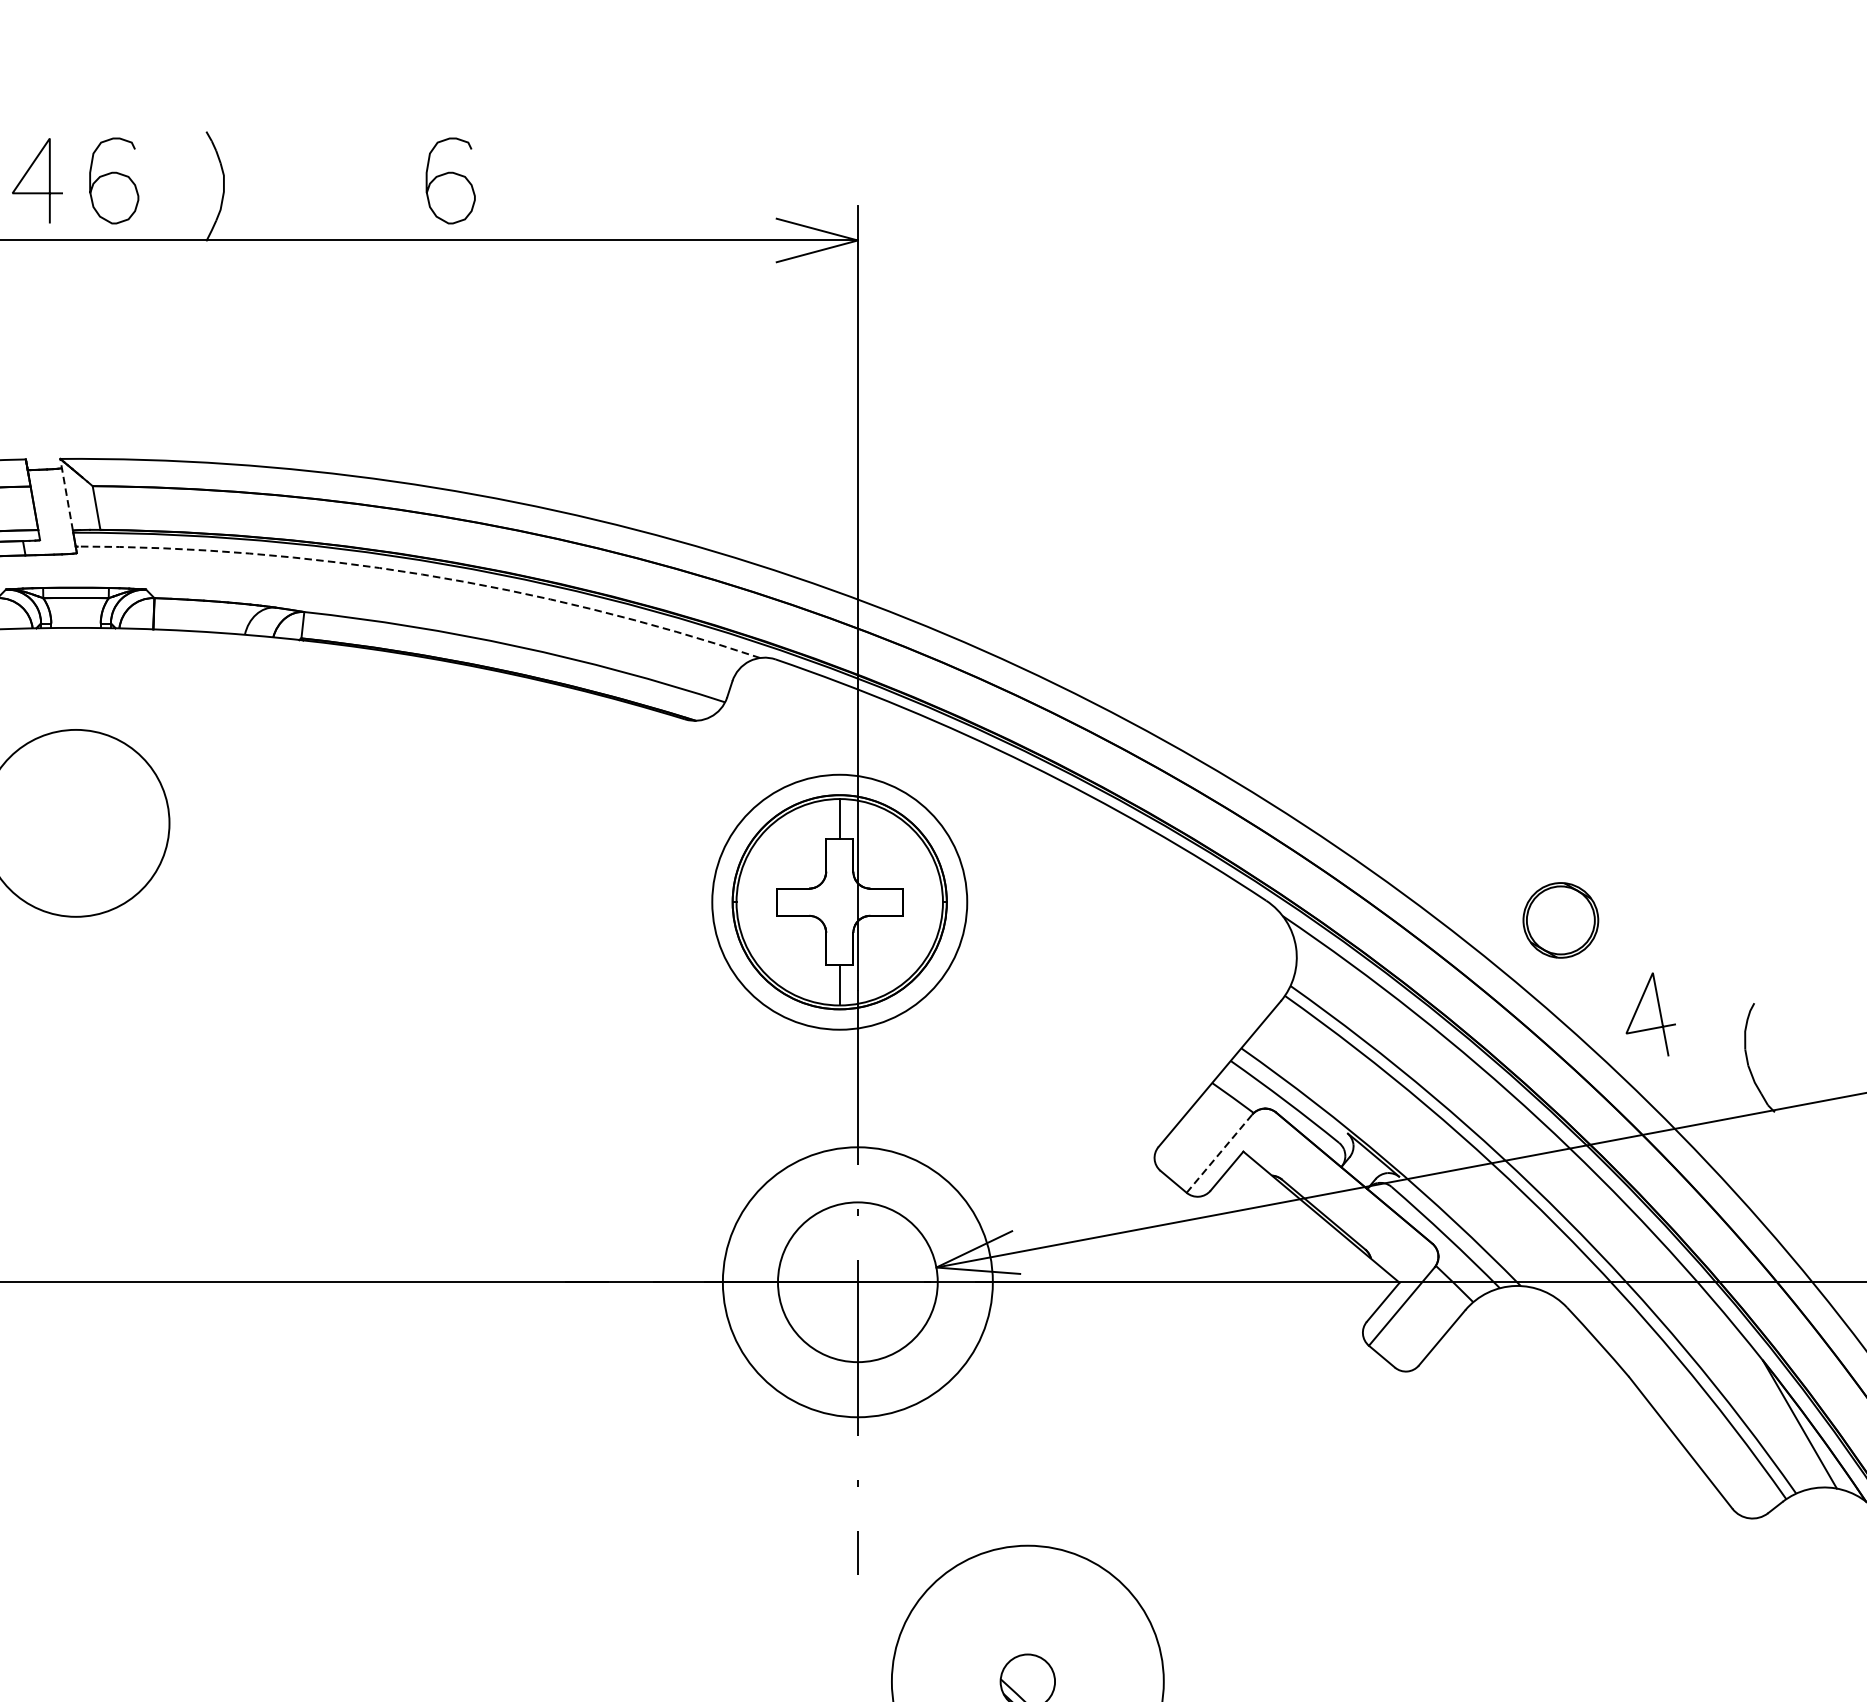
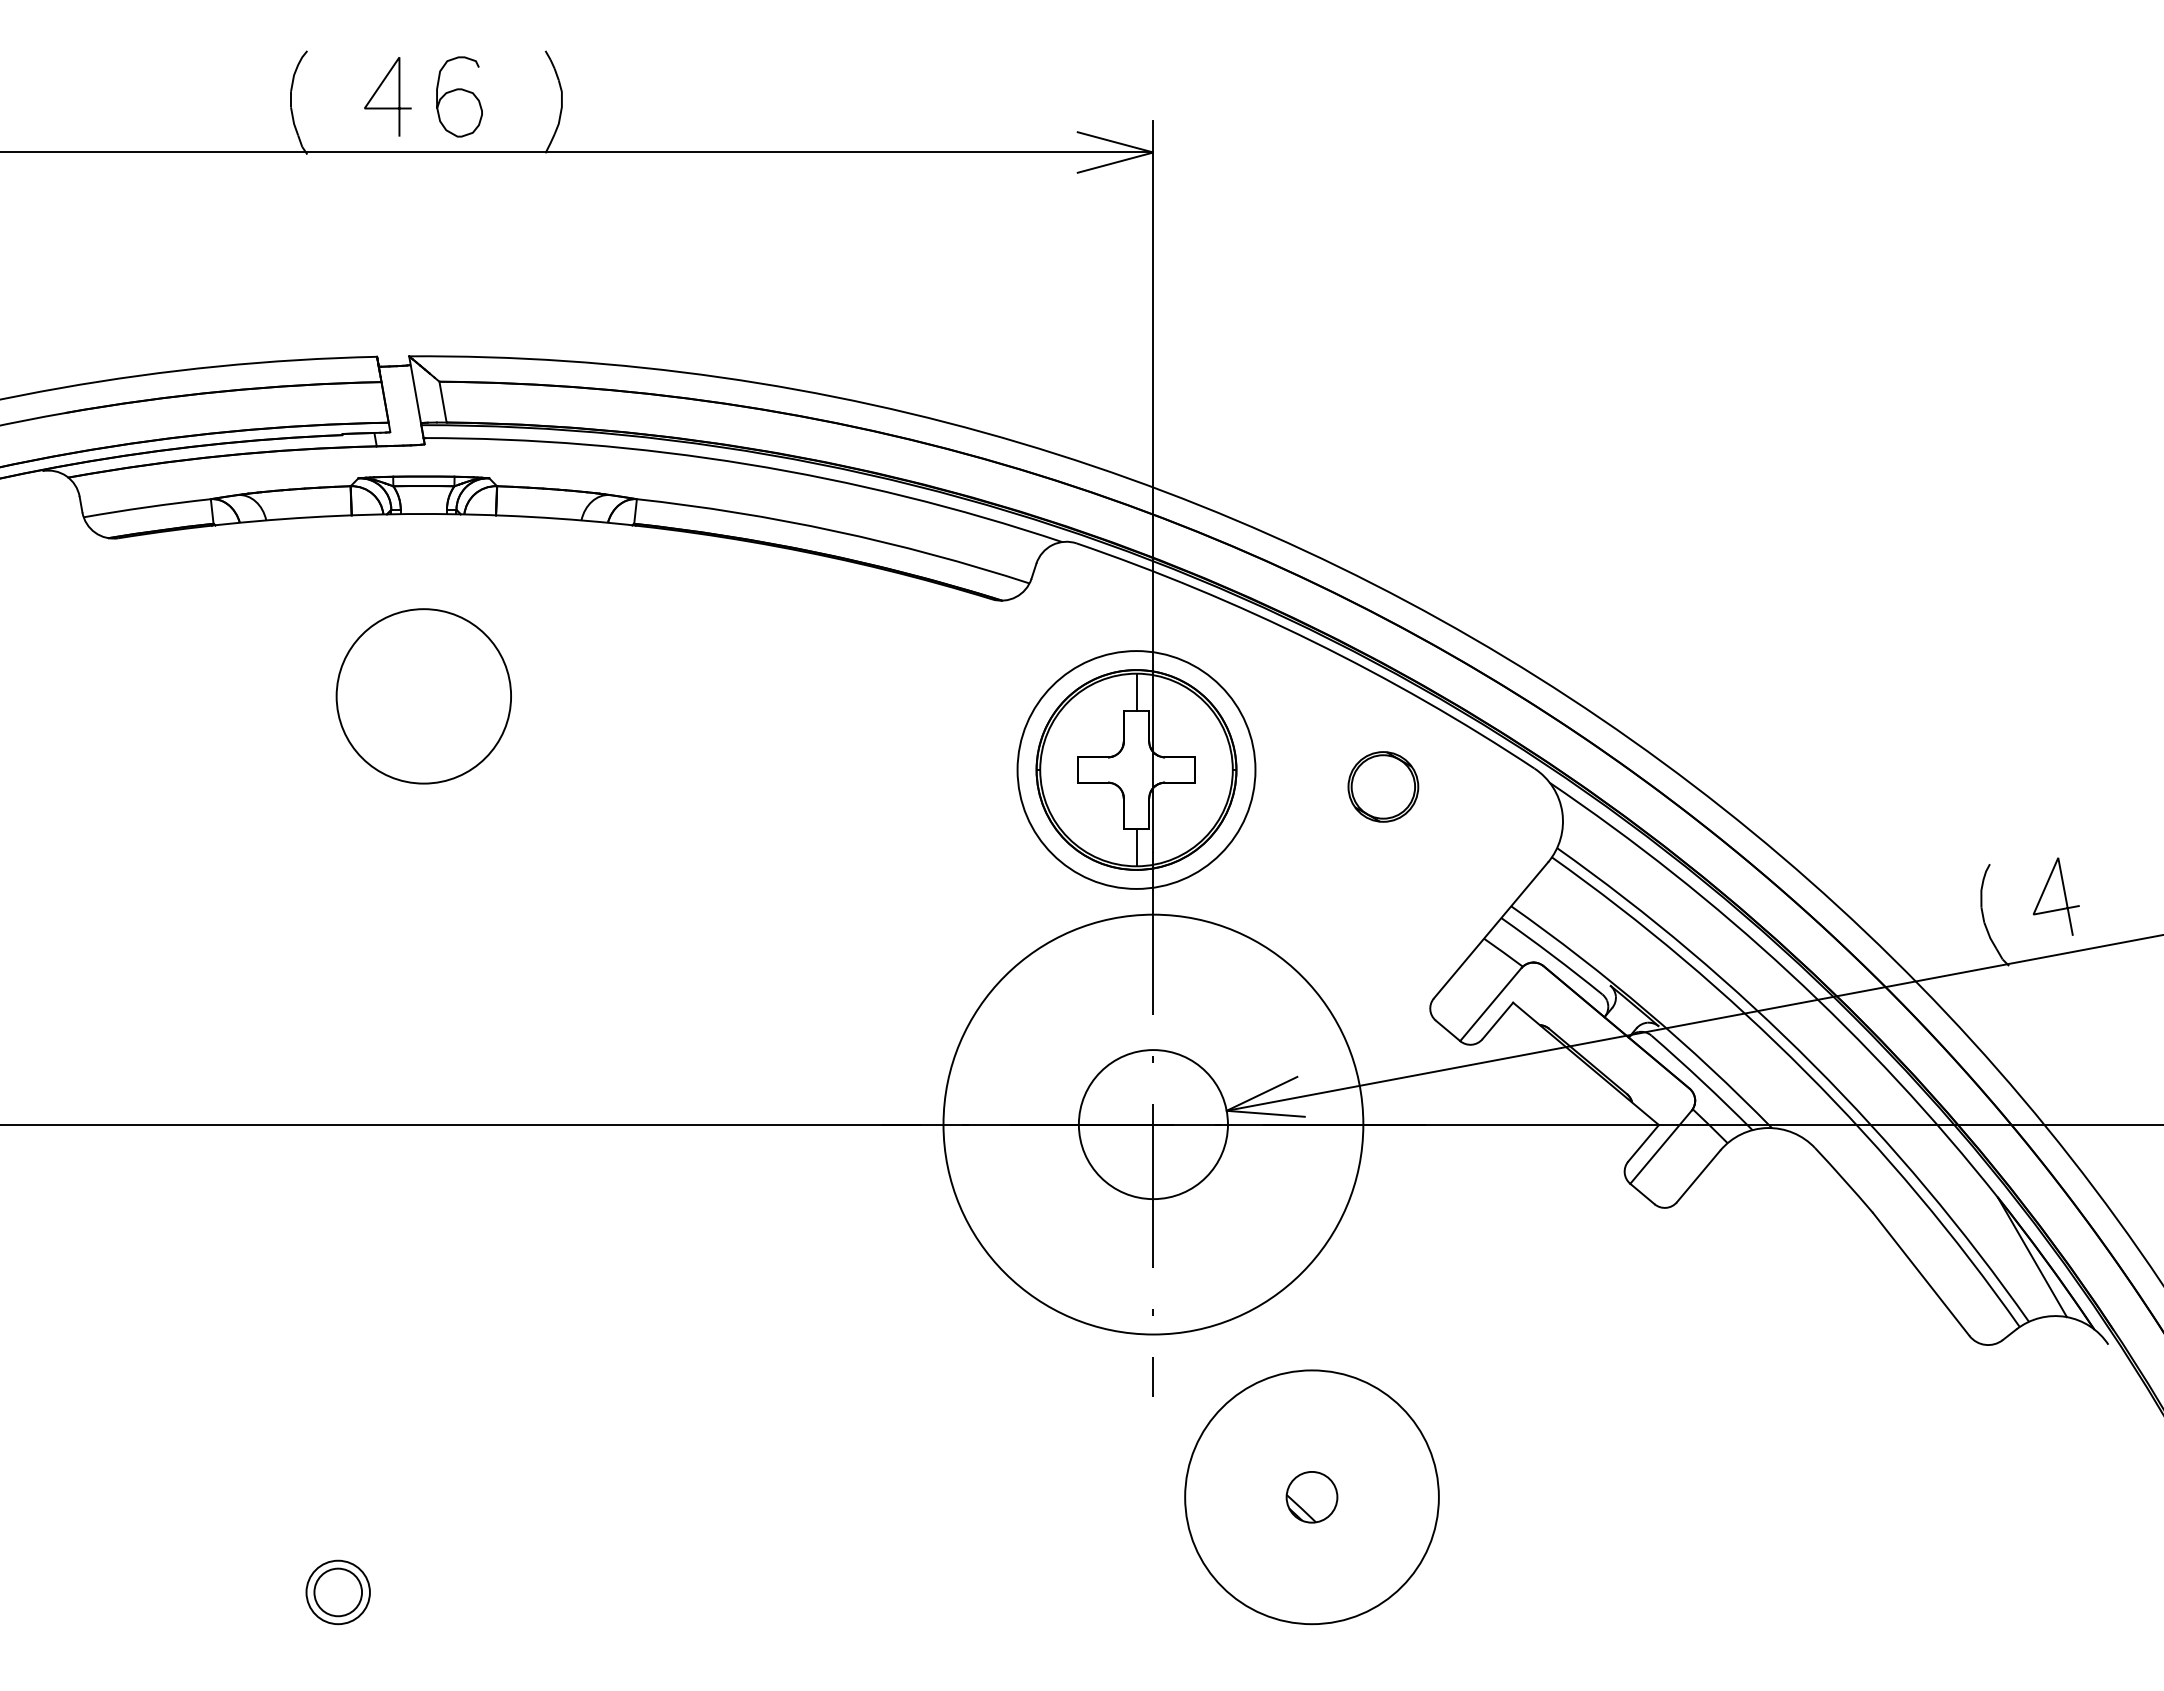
curve: (450, 174) -> (773, 90), removed
line: (67, 494) -> (415, 389), dashed -> solid
arc: (422, 574) -> (747, 464), dashed -> solid
part: (1560, 919) -> (1383, 786), moved
line: (1658, 1009) -> (2063, 892), moved
line: (1219, 1153) -> (1490, 1004), dashed -> solid
circle: (857, 1282) -> (1153, 1124), size x1.67

